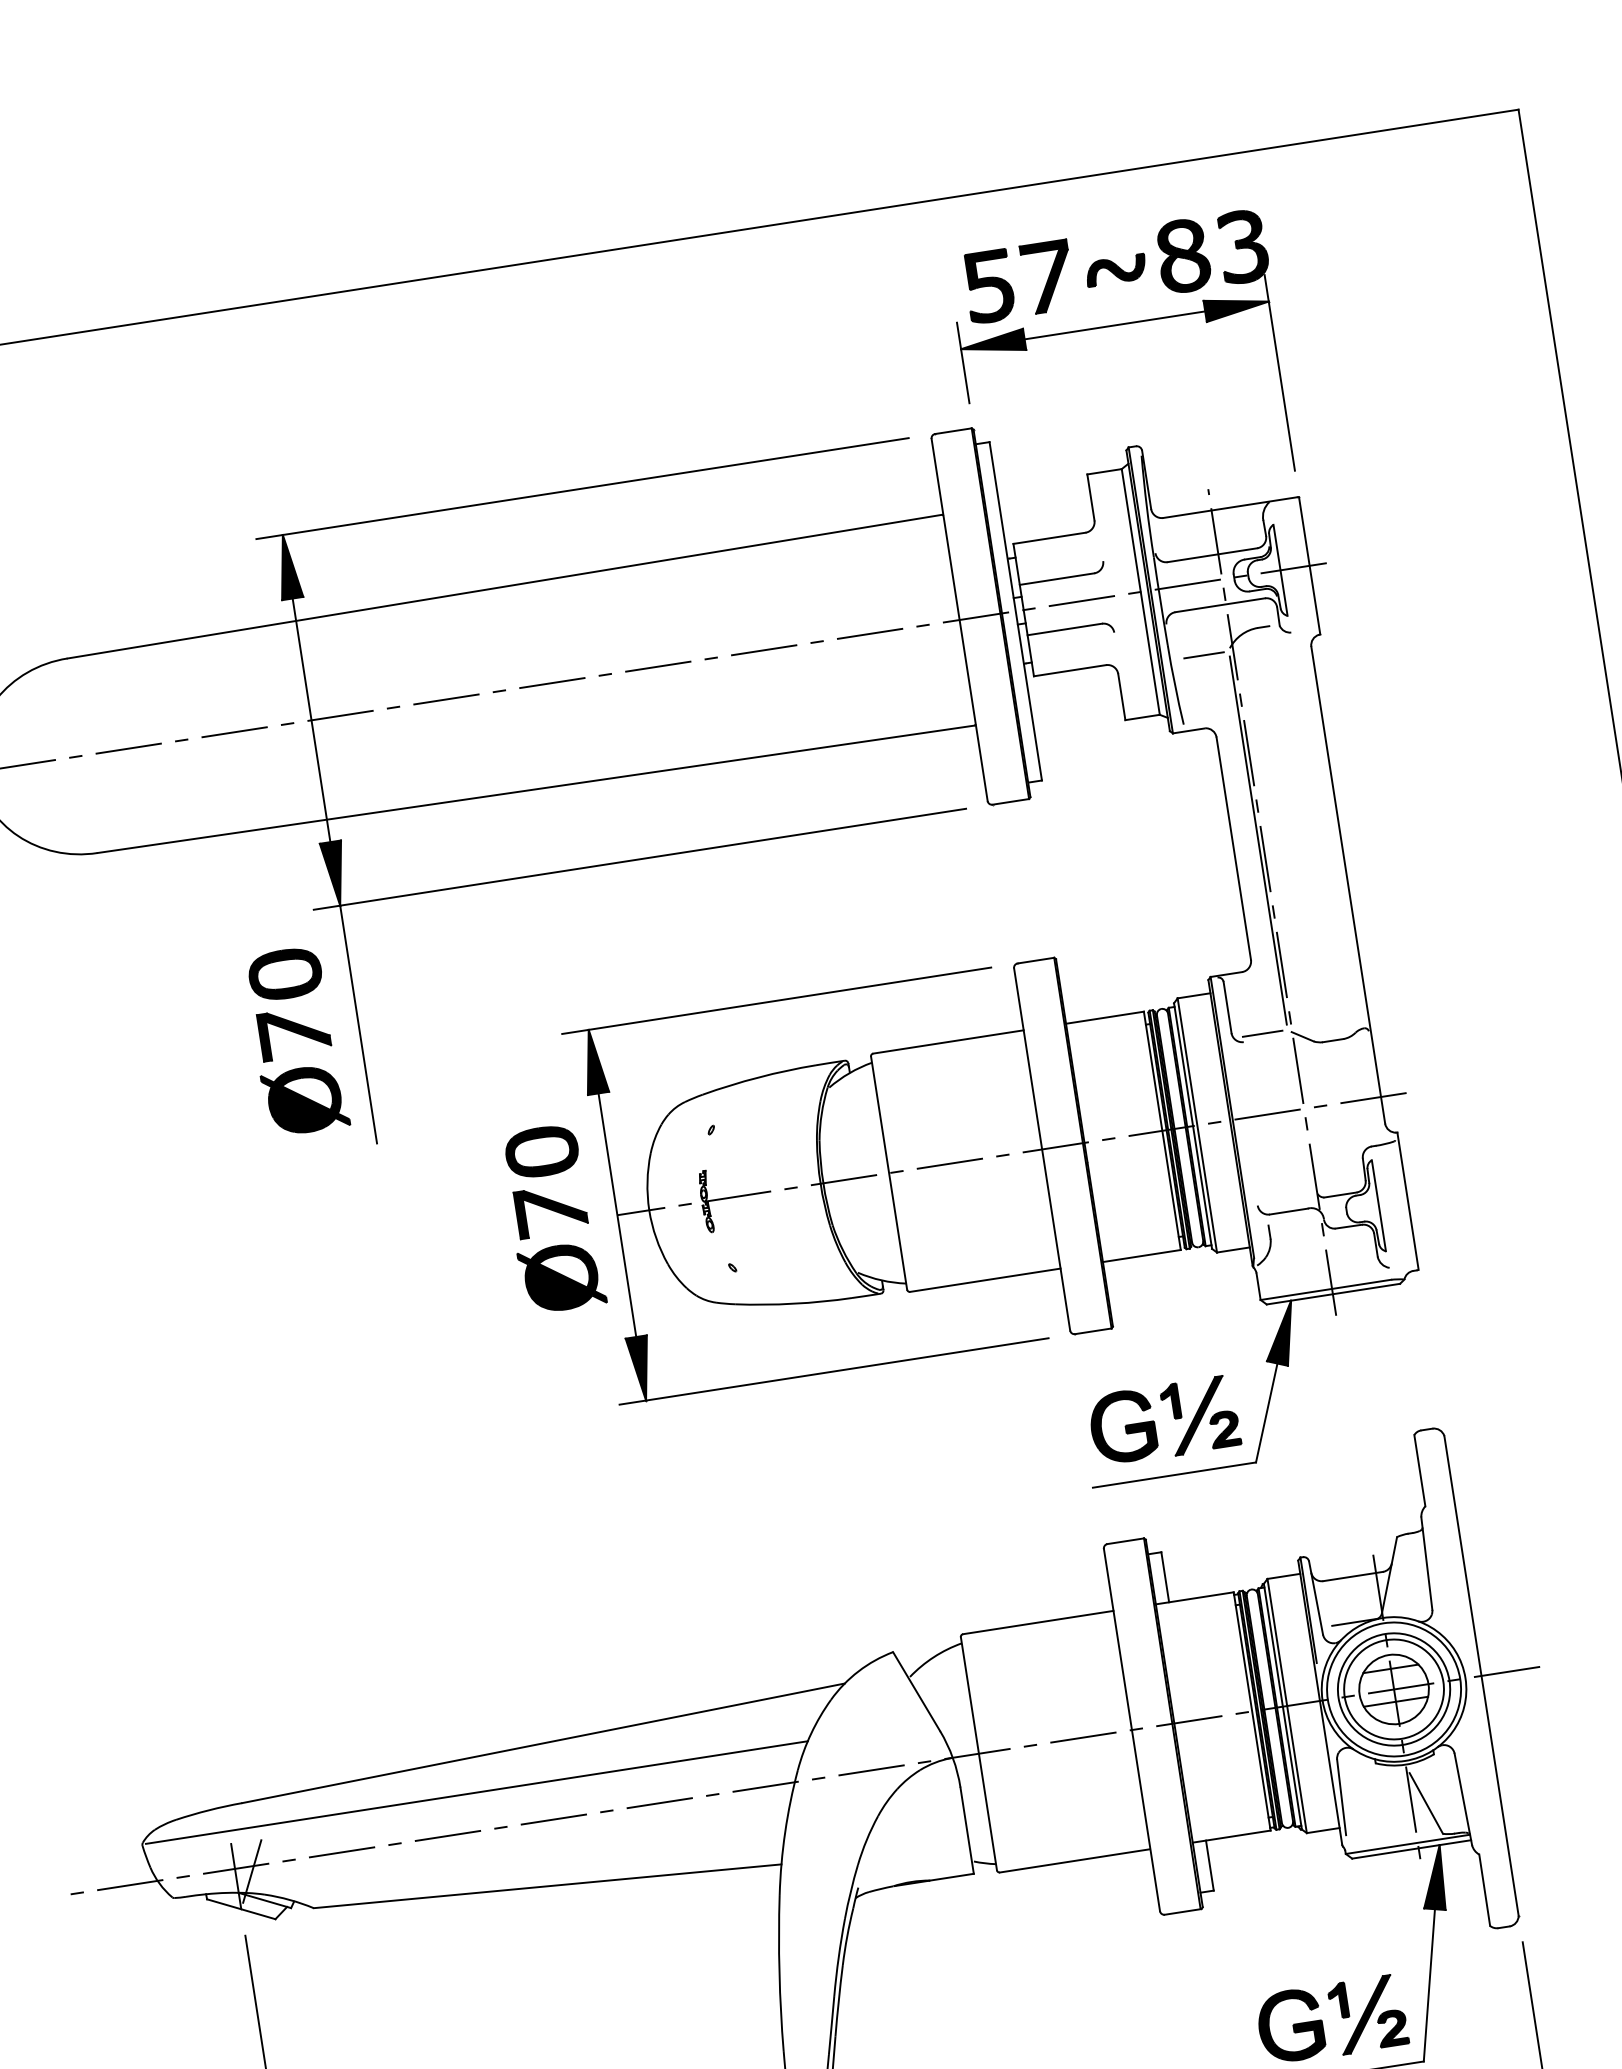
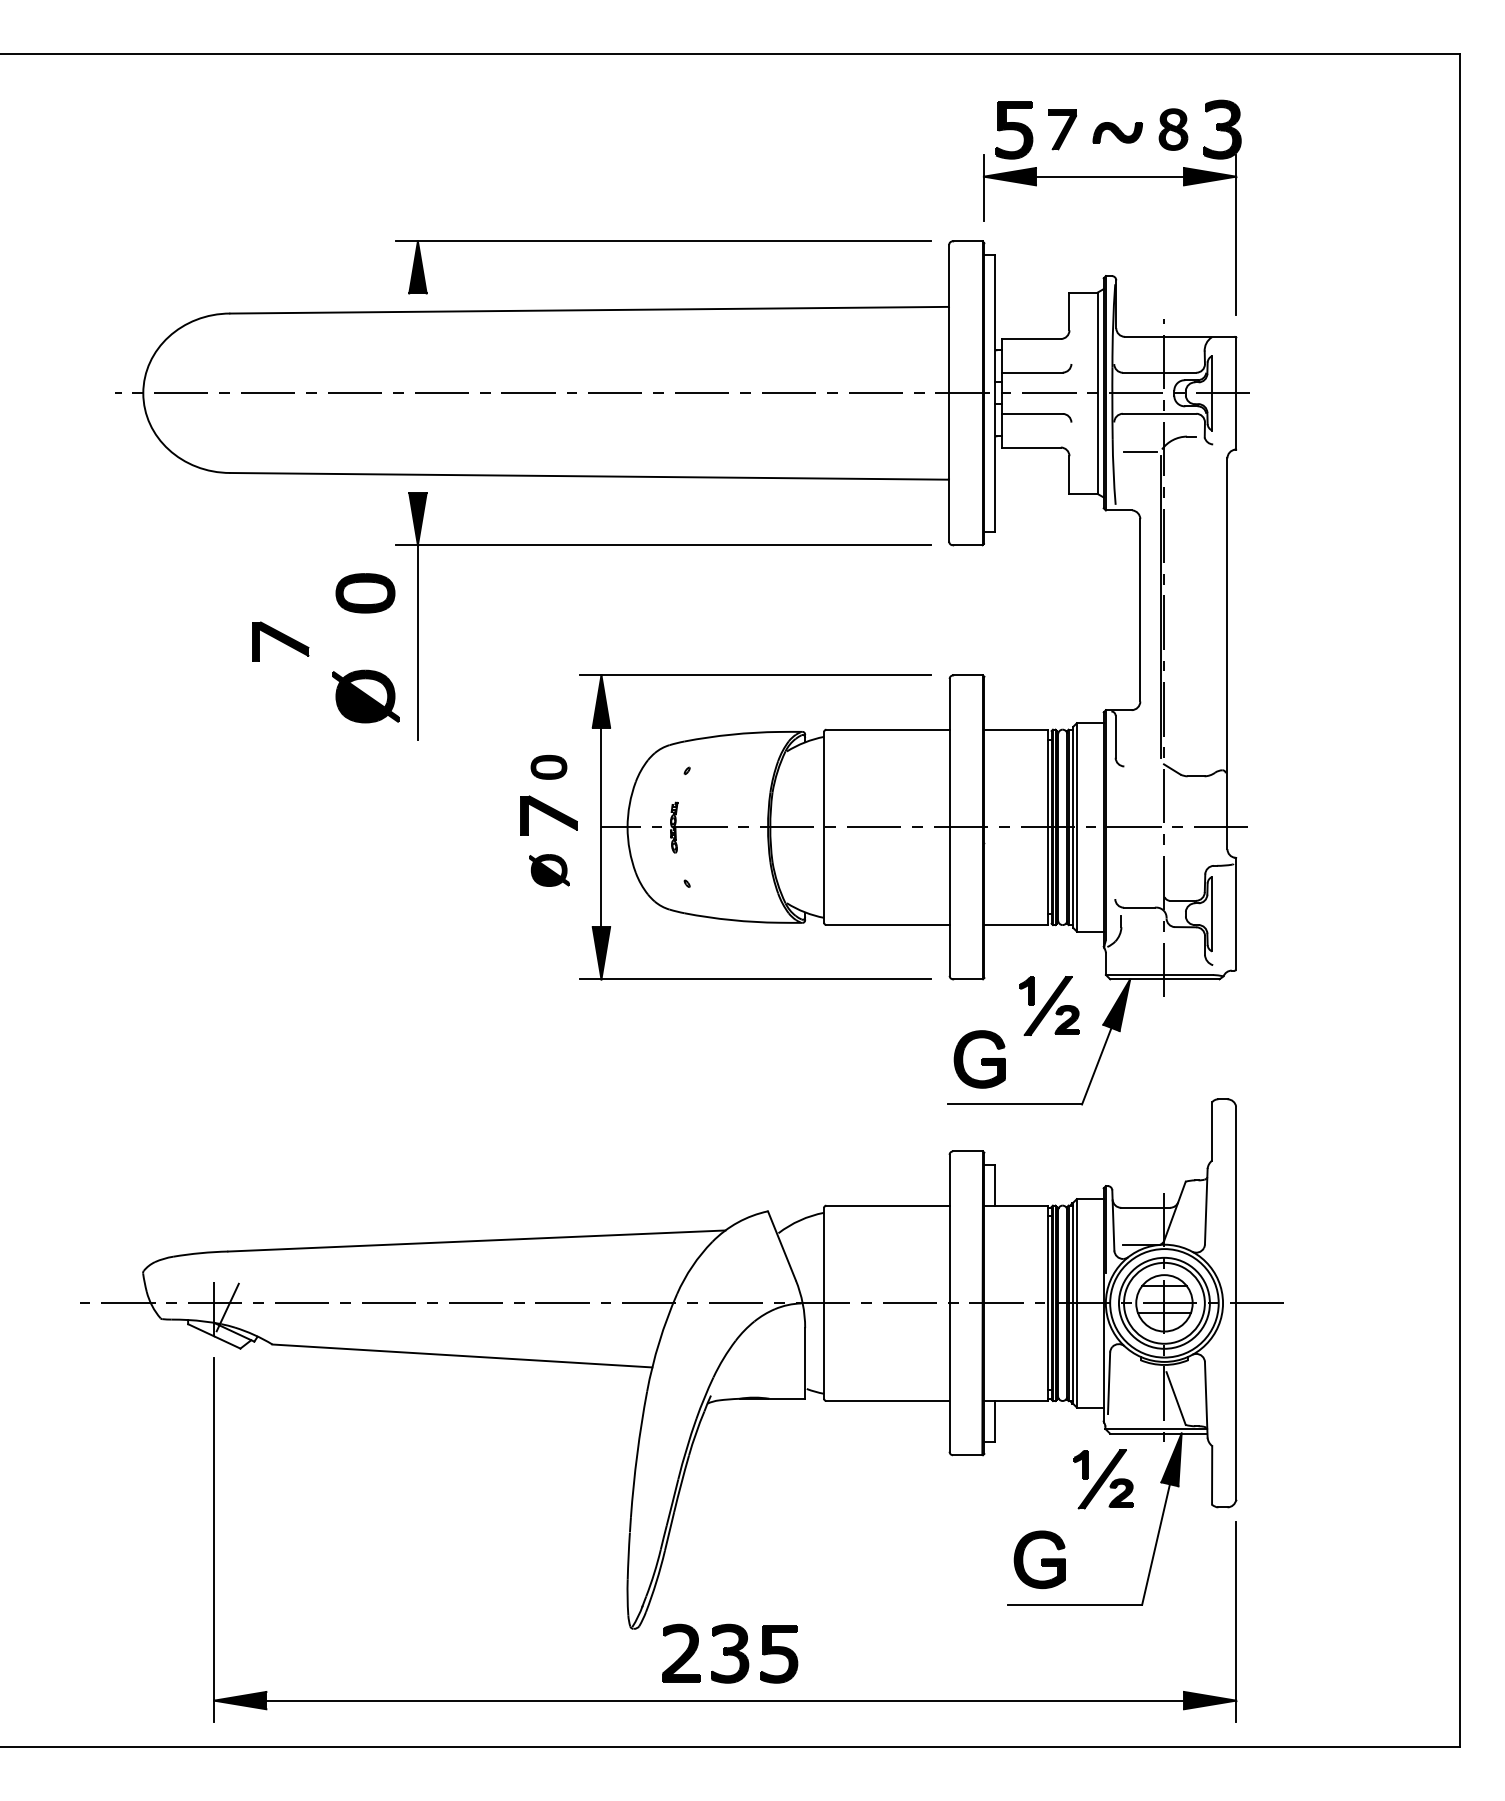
part: (1183, 255) -> (1173, 129), size x0.7
part: (1048, 276) -> (1062, 129), size x0.7
line: (311, 720) -> (417, 393), removed
part: (294, 1033) -> (280, 641), moved
line: (1262, 1034) -> (1140, 762), removed
part: (541, 1152) -> (548, 767), size x0.6
part: (562, 1277) -> (549, 870), size x0.6
part: (1200, 1416) -> (1049, 1006), moved
line: (477, 1792) -> (417, 1272), removed
part: (1368, 2014) -> (1103, 1479), moved

